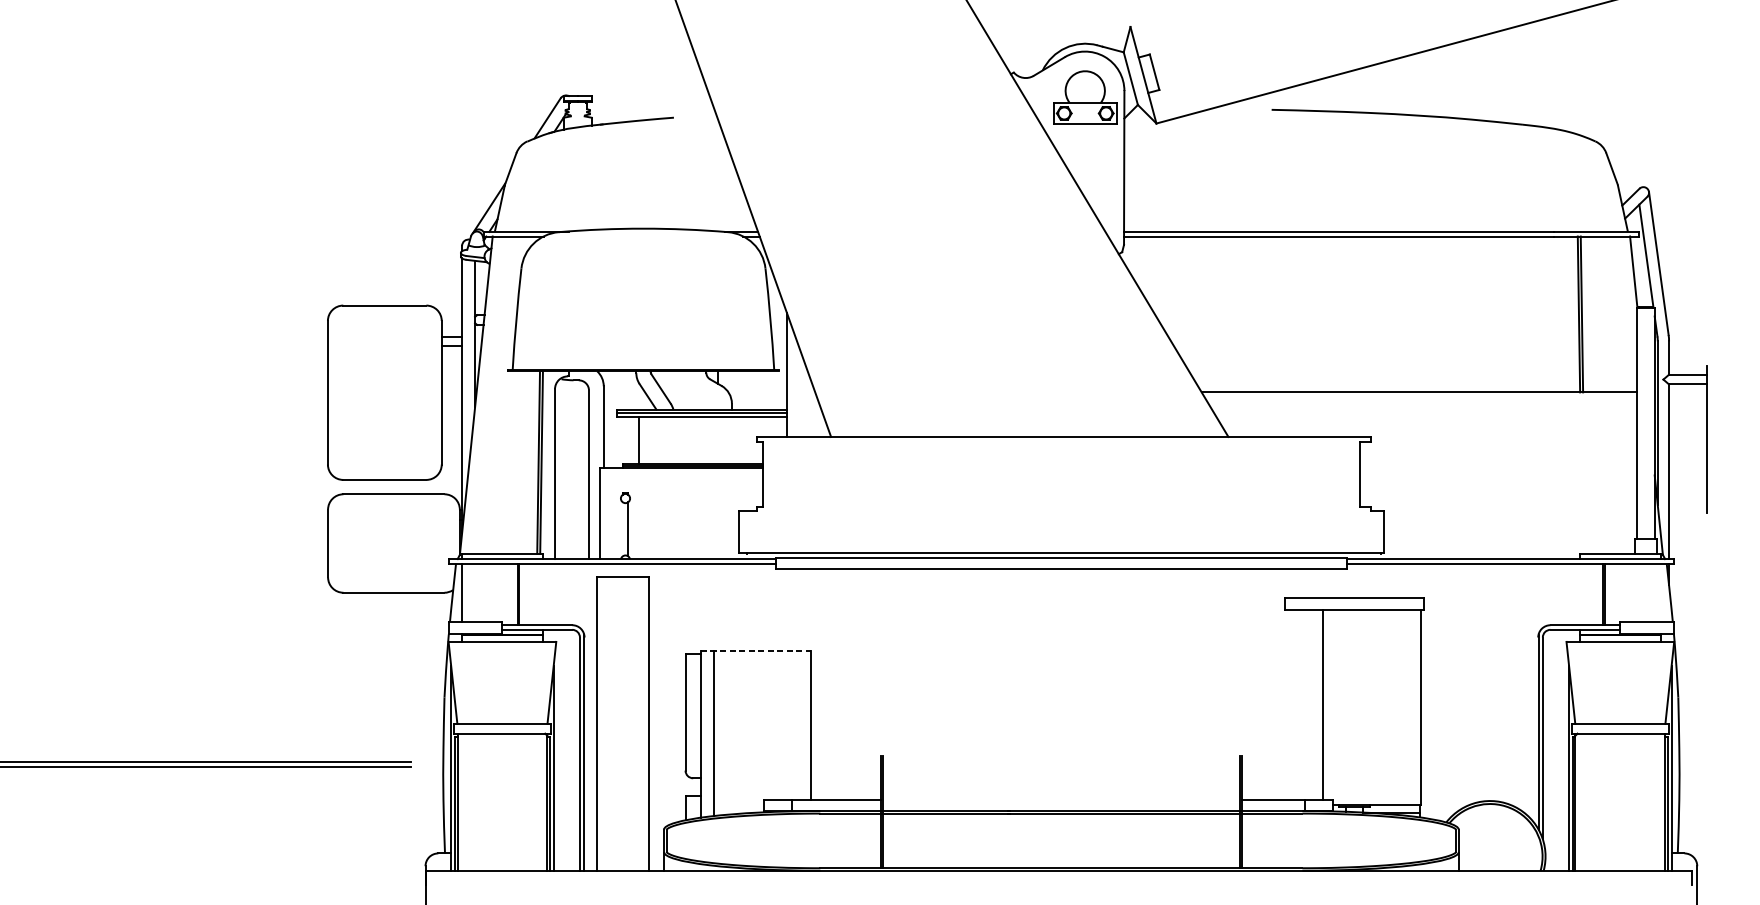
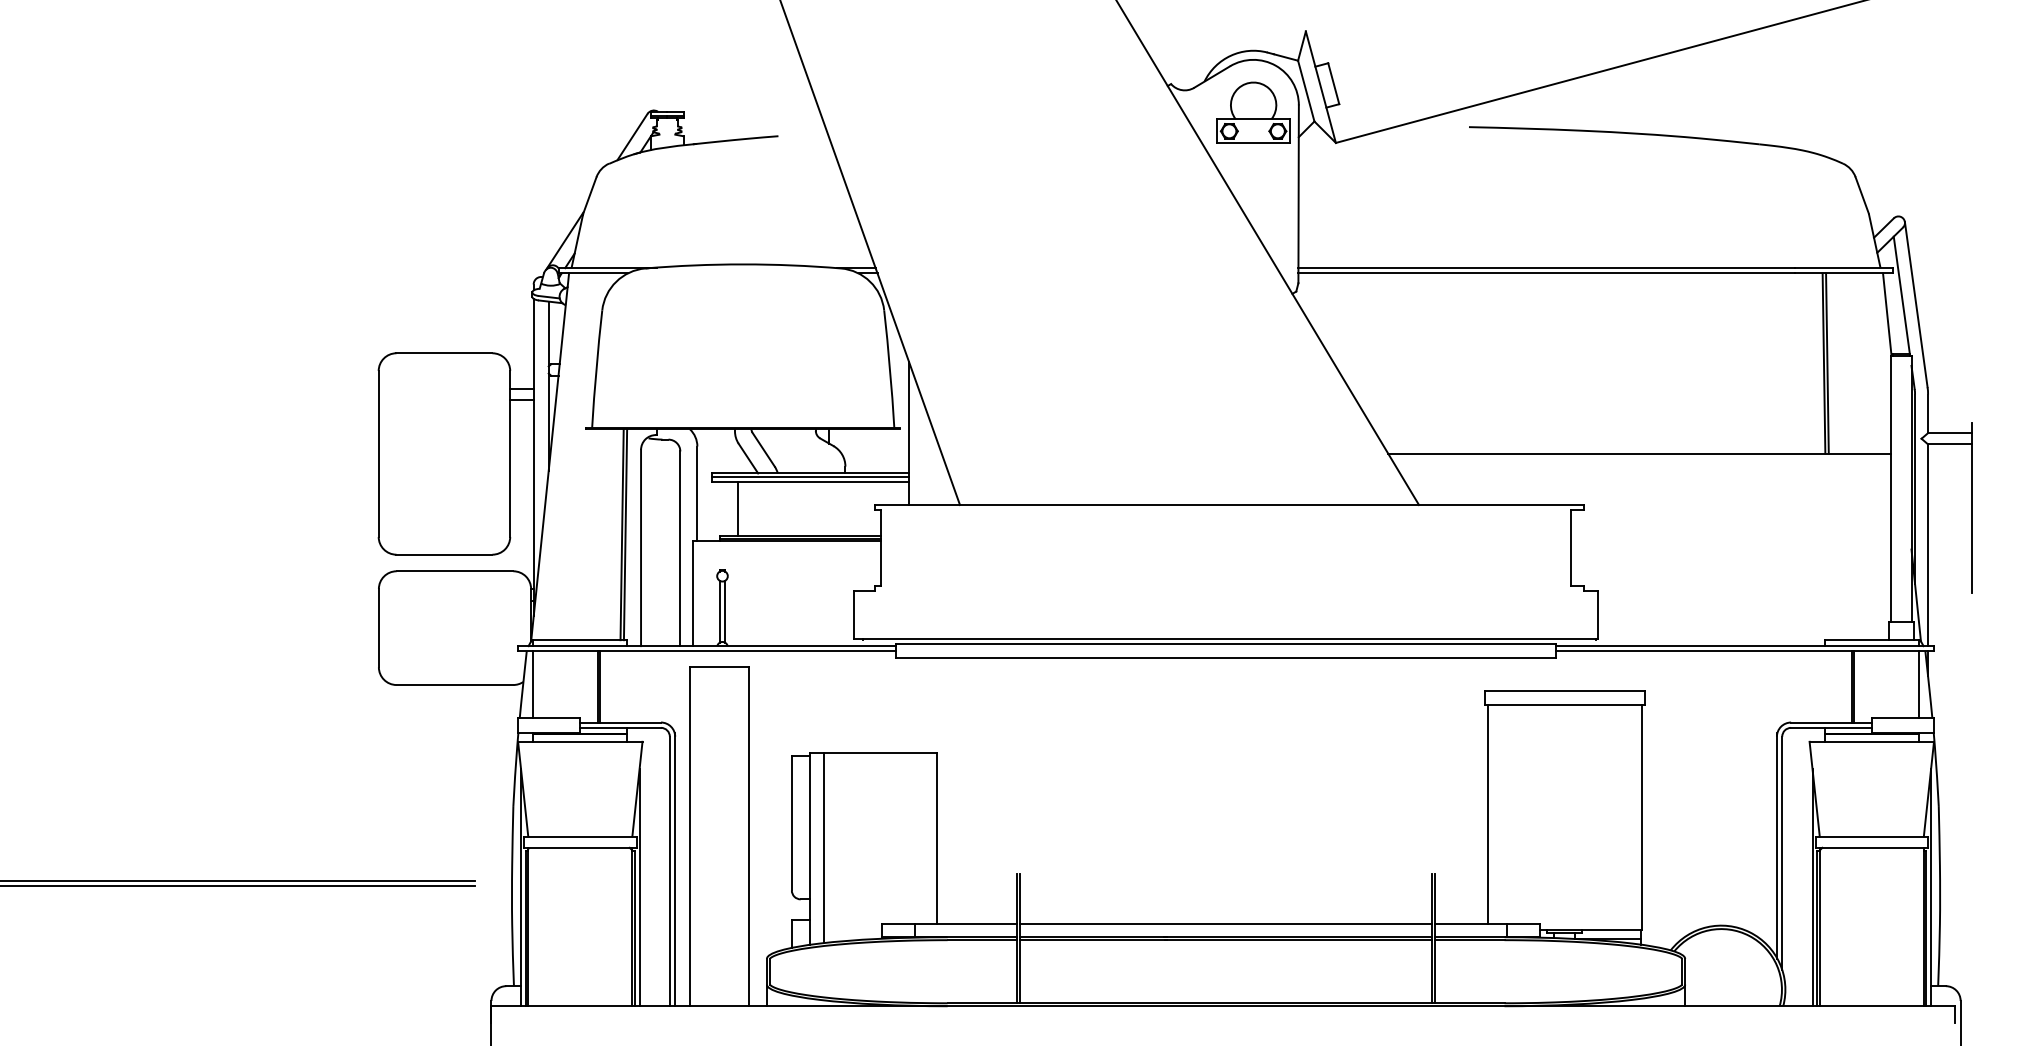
line: (622, 529) -> (719, 611), added
line: (1660, 592) -> (1918, 684), added
line: (756, 651) -> (873, 752), dashed -> solid
line: (1323, 704) -> (1487, 814), moved
line: (1061, 800) -> (1226, 924), added

